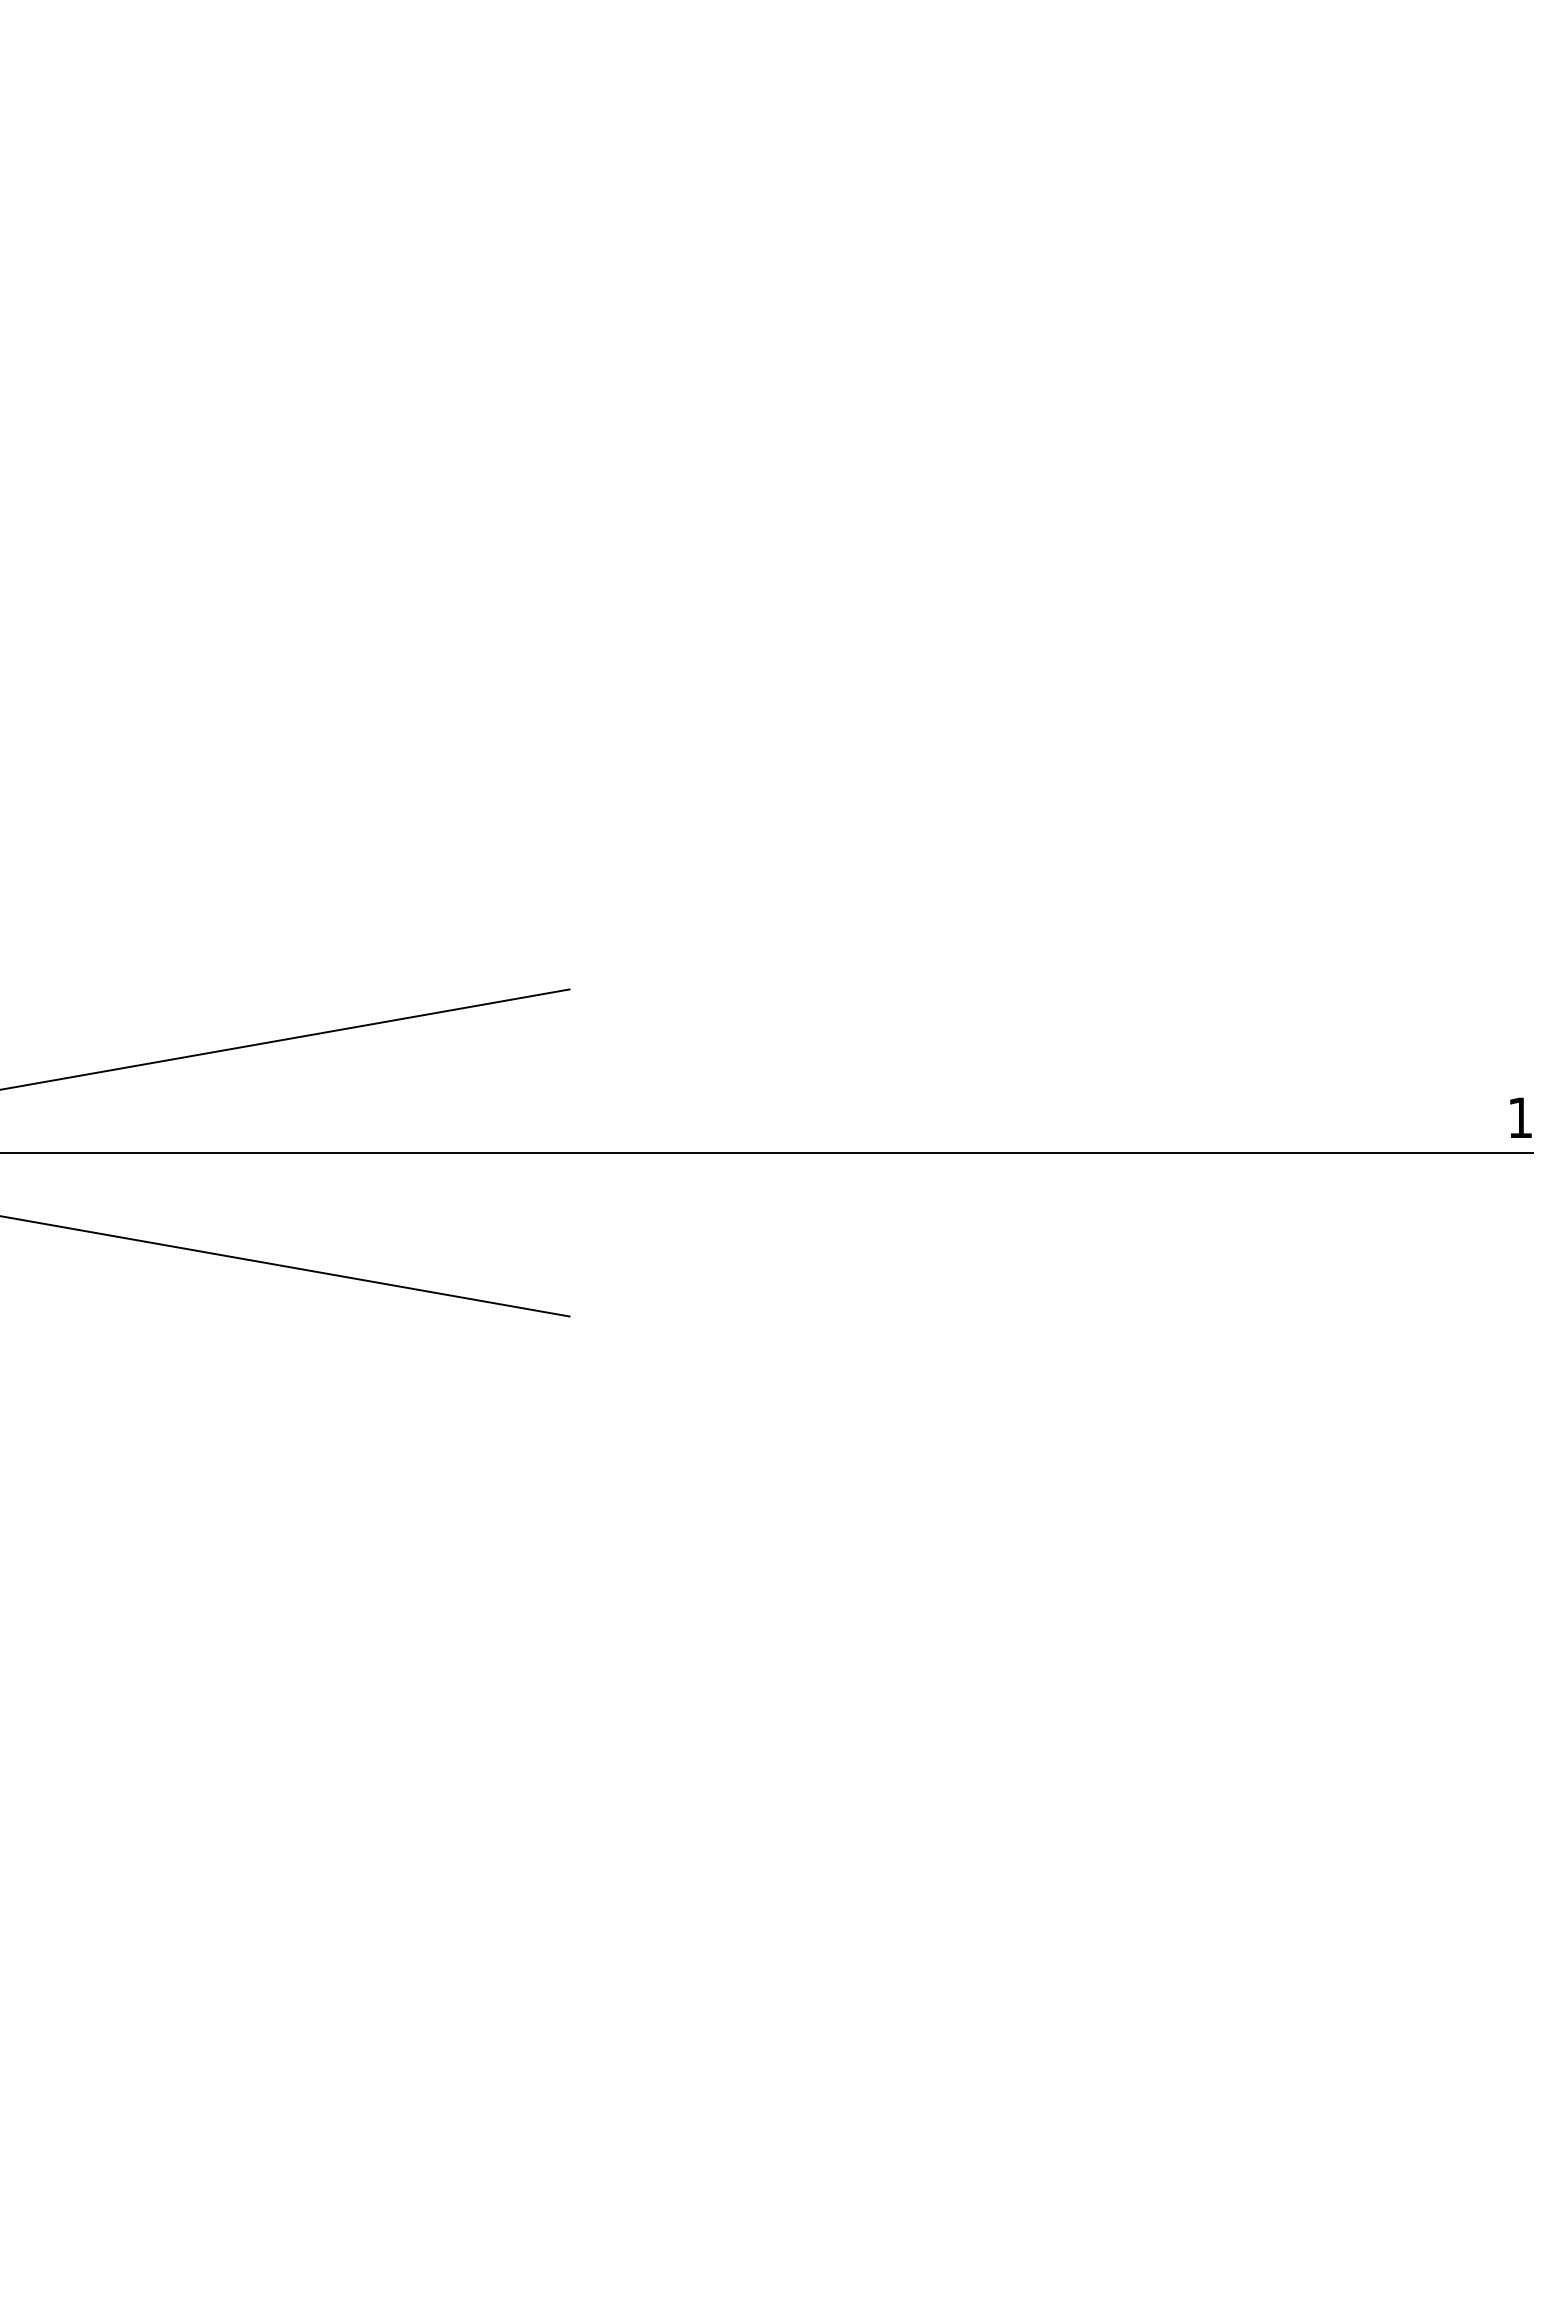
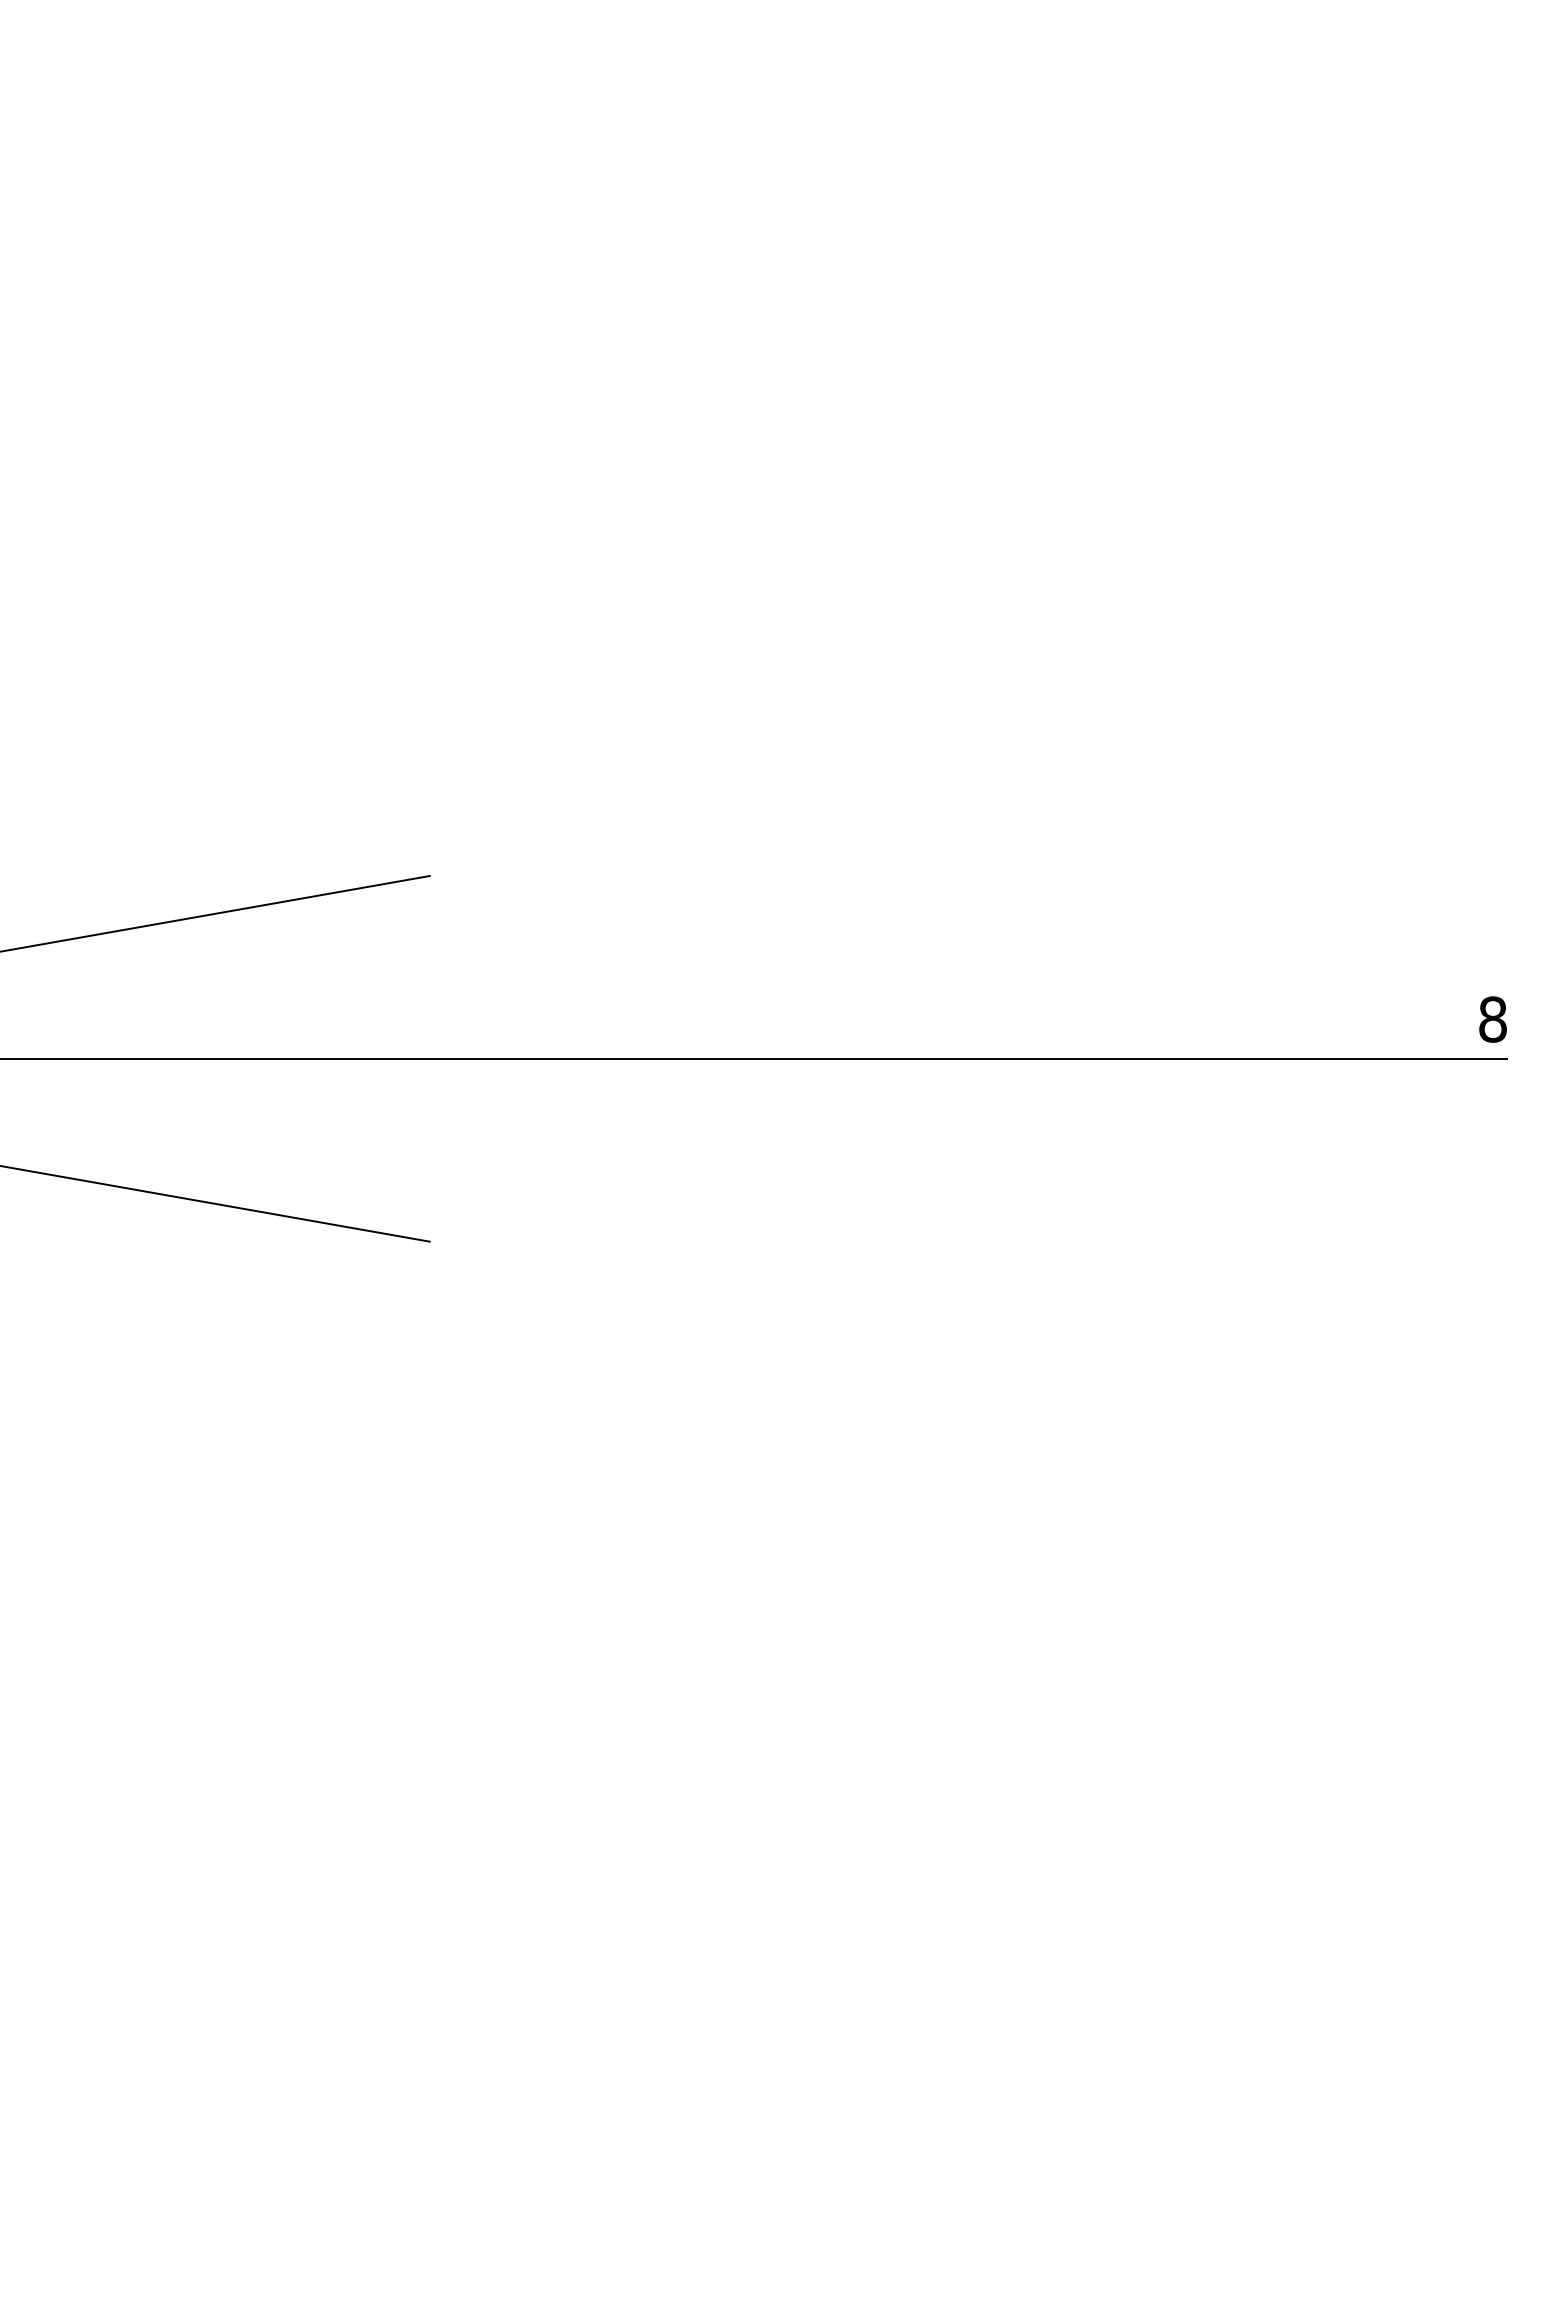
text: (1520, 1117) -> (1493, 1019), 1 -> 8

